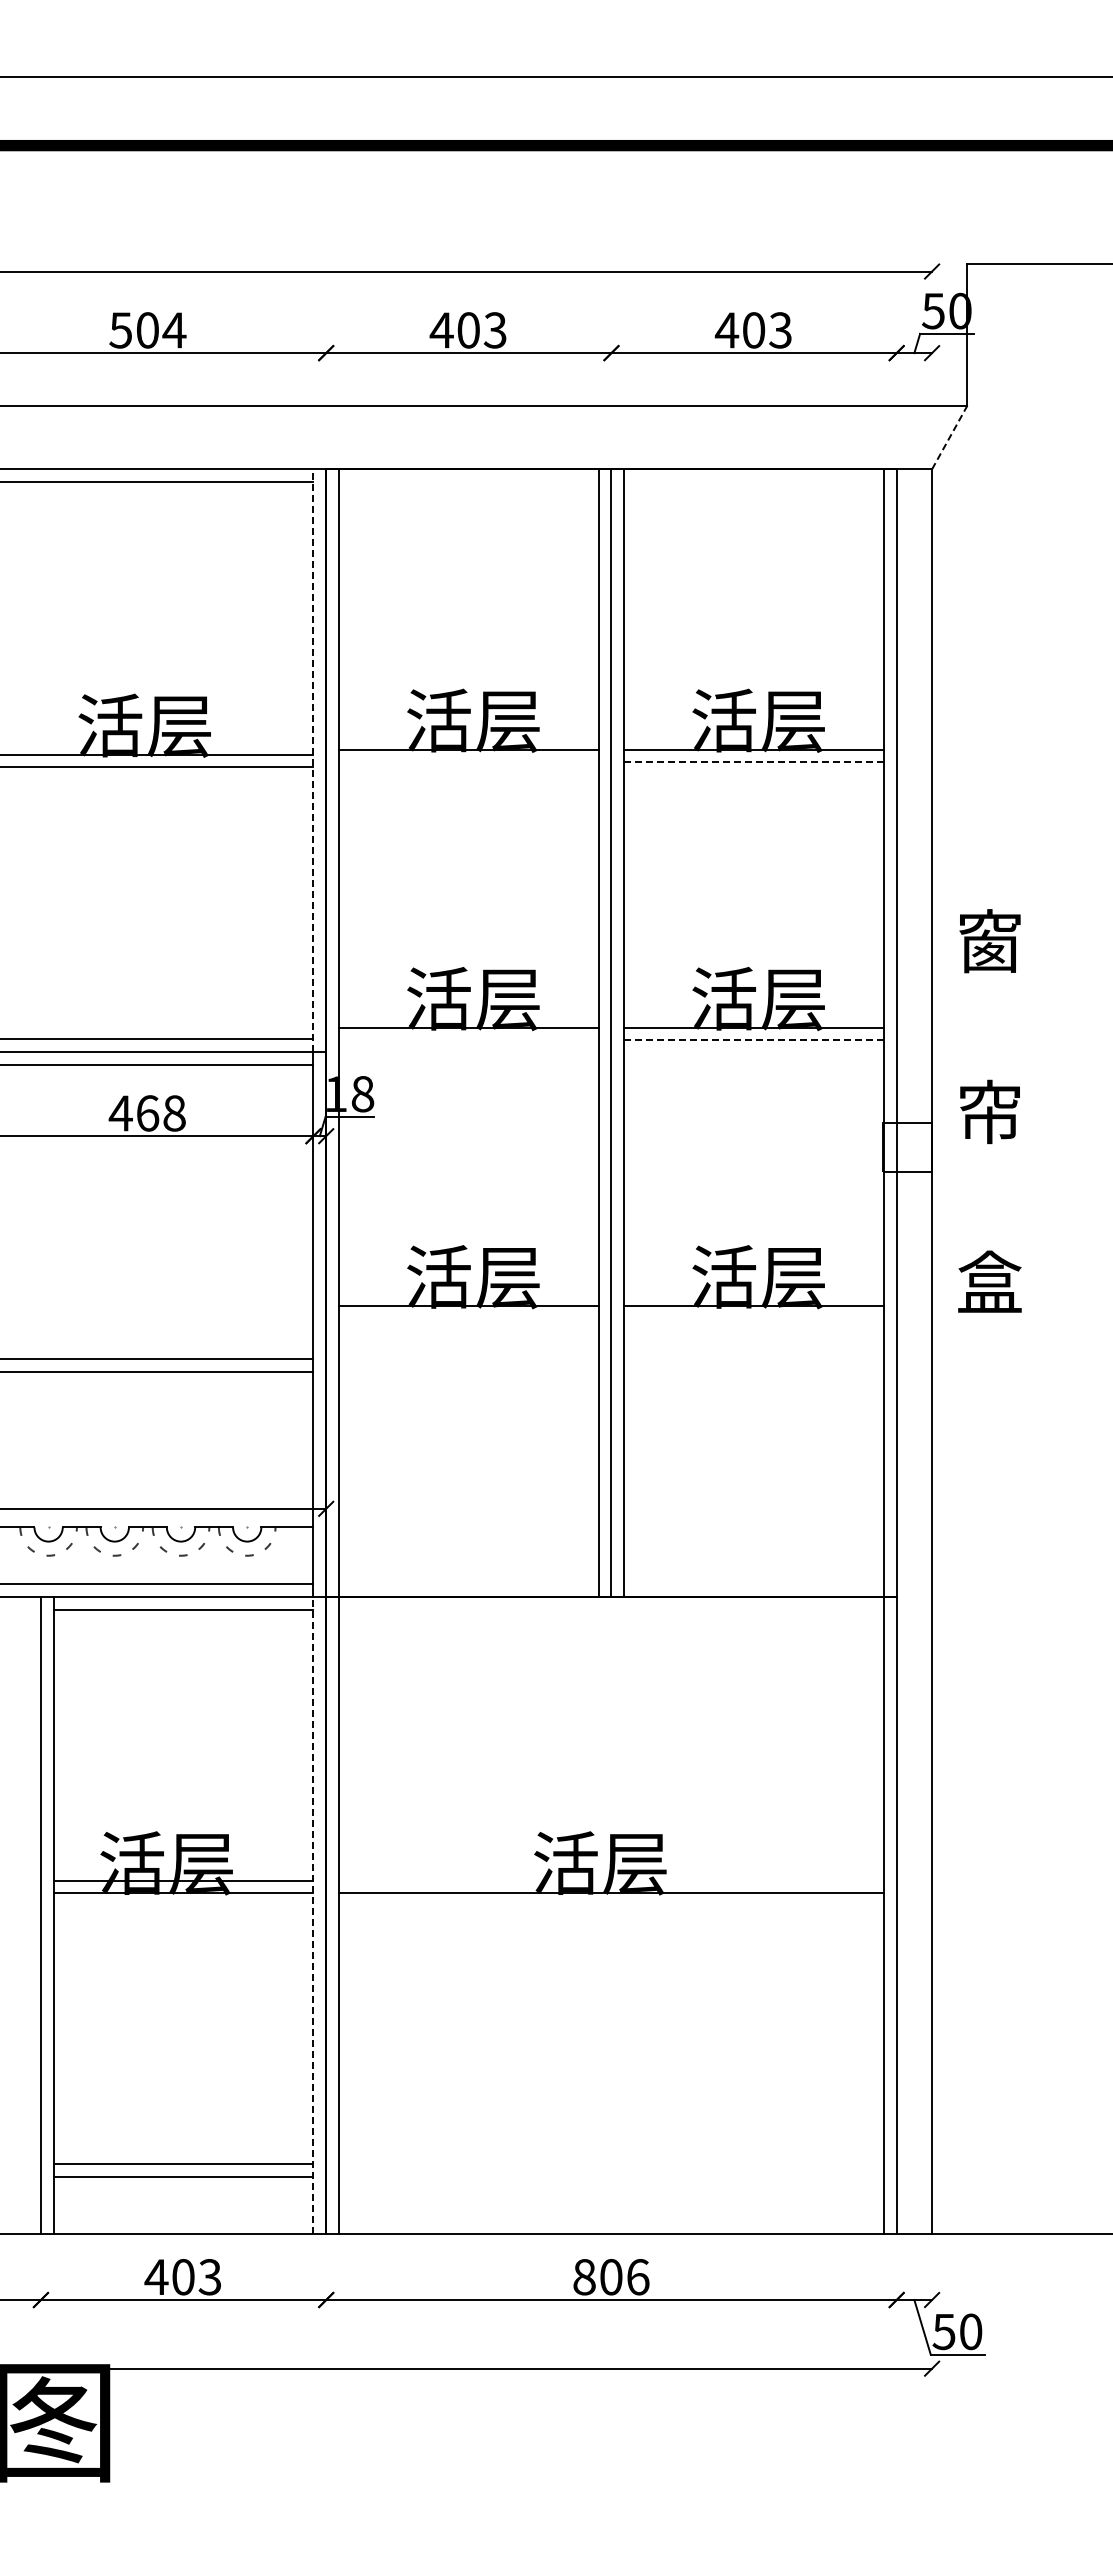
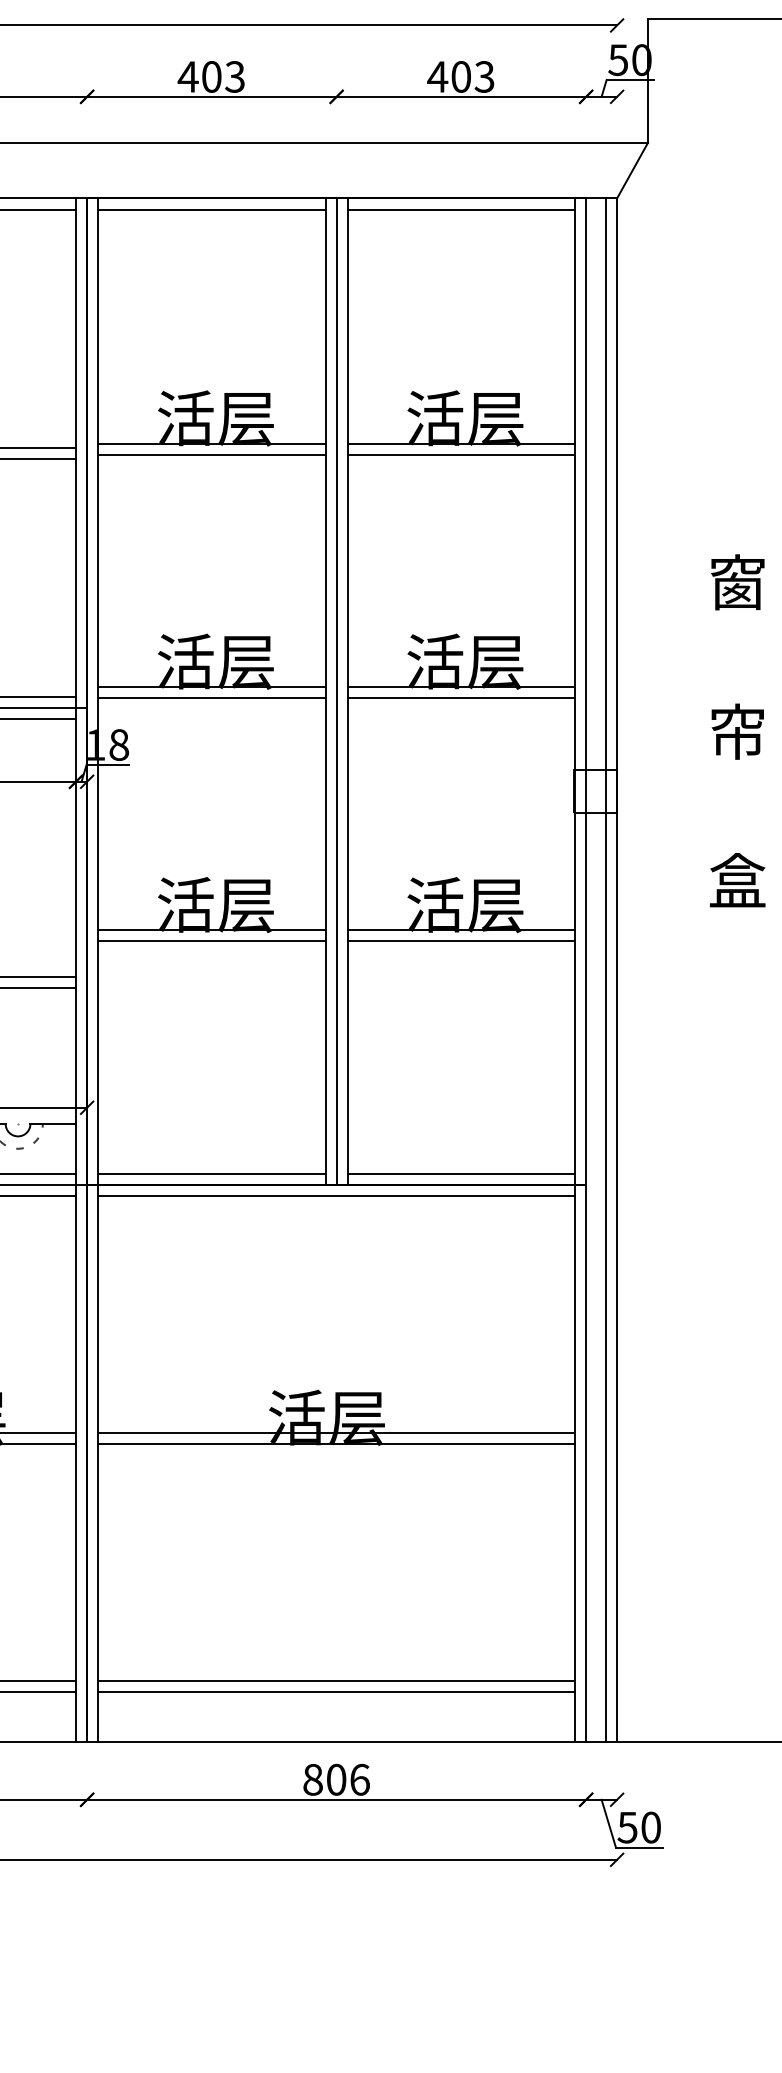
line: (950, 437) -> (633, 170), dashed -> solid
line: (468, 482) -> (211, 209), added
line: (753, 482) -> (460, 209), added
line: (313, 760) -> (76, 453), dashed -> solid
line: (468, 762) -> (211, 454), added
line: (754, 762) -> (461, 454), dashed -> solid
line: (468, 1040) -> (211, 698), added
line: (754, 1040) -> (461, 698), dashed -> solid
text: (989, 1110) -> (737, 730), moved
line: (468, 1318) -> (211, 941), added
line: (753, 1318) -> (460, 941), added
line: (919, 1351) -> (606, 970), added
line: (468, 1584) -> (211, 1173), added
line: (753, 1584) -> (460, 1173), added
line: (610, 1609) -> (335, 1195), added
line: (610, 1880) -> (335, 1432), added
line: (313, 1915) -> (76, 1463), dashed -> solid
line: (610, 2164) -> (335, 1681), added
line: (610, 2177) -> (335, 1692), added

